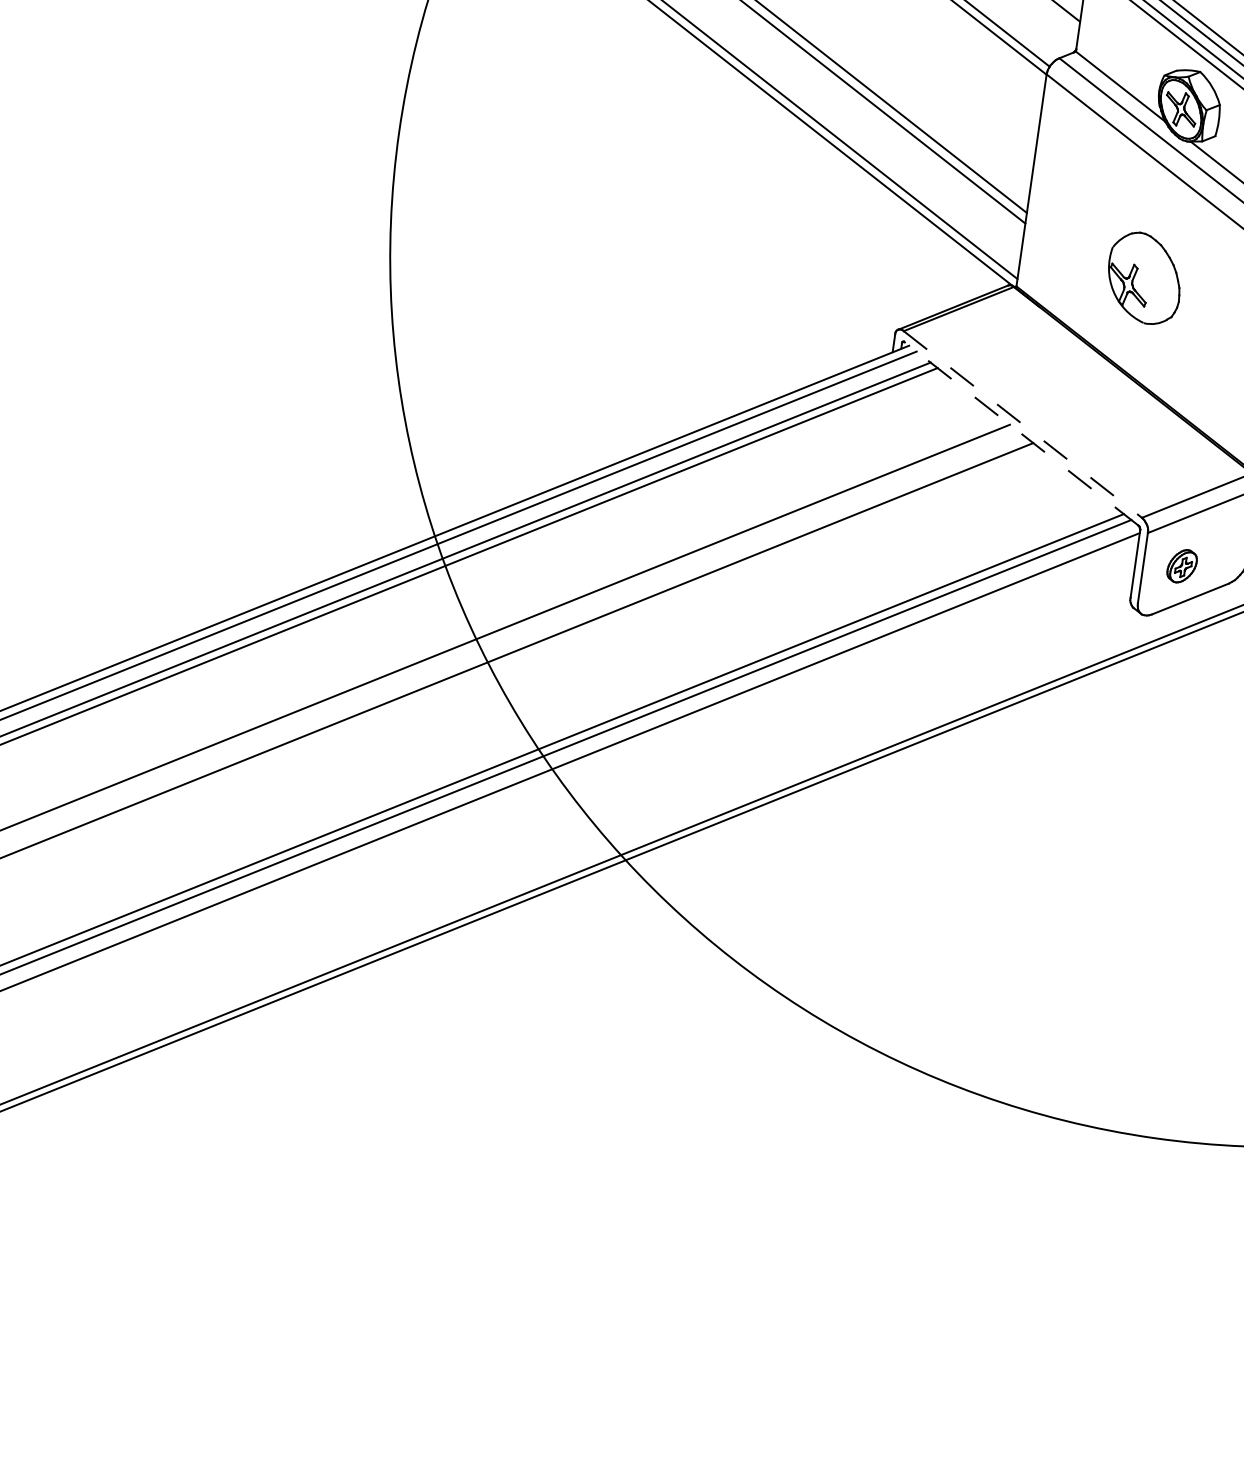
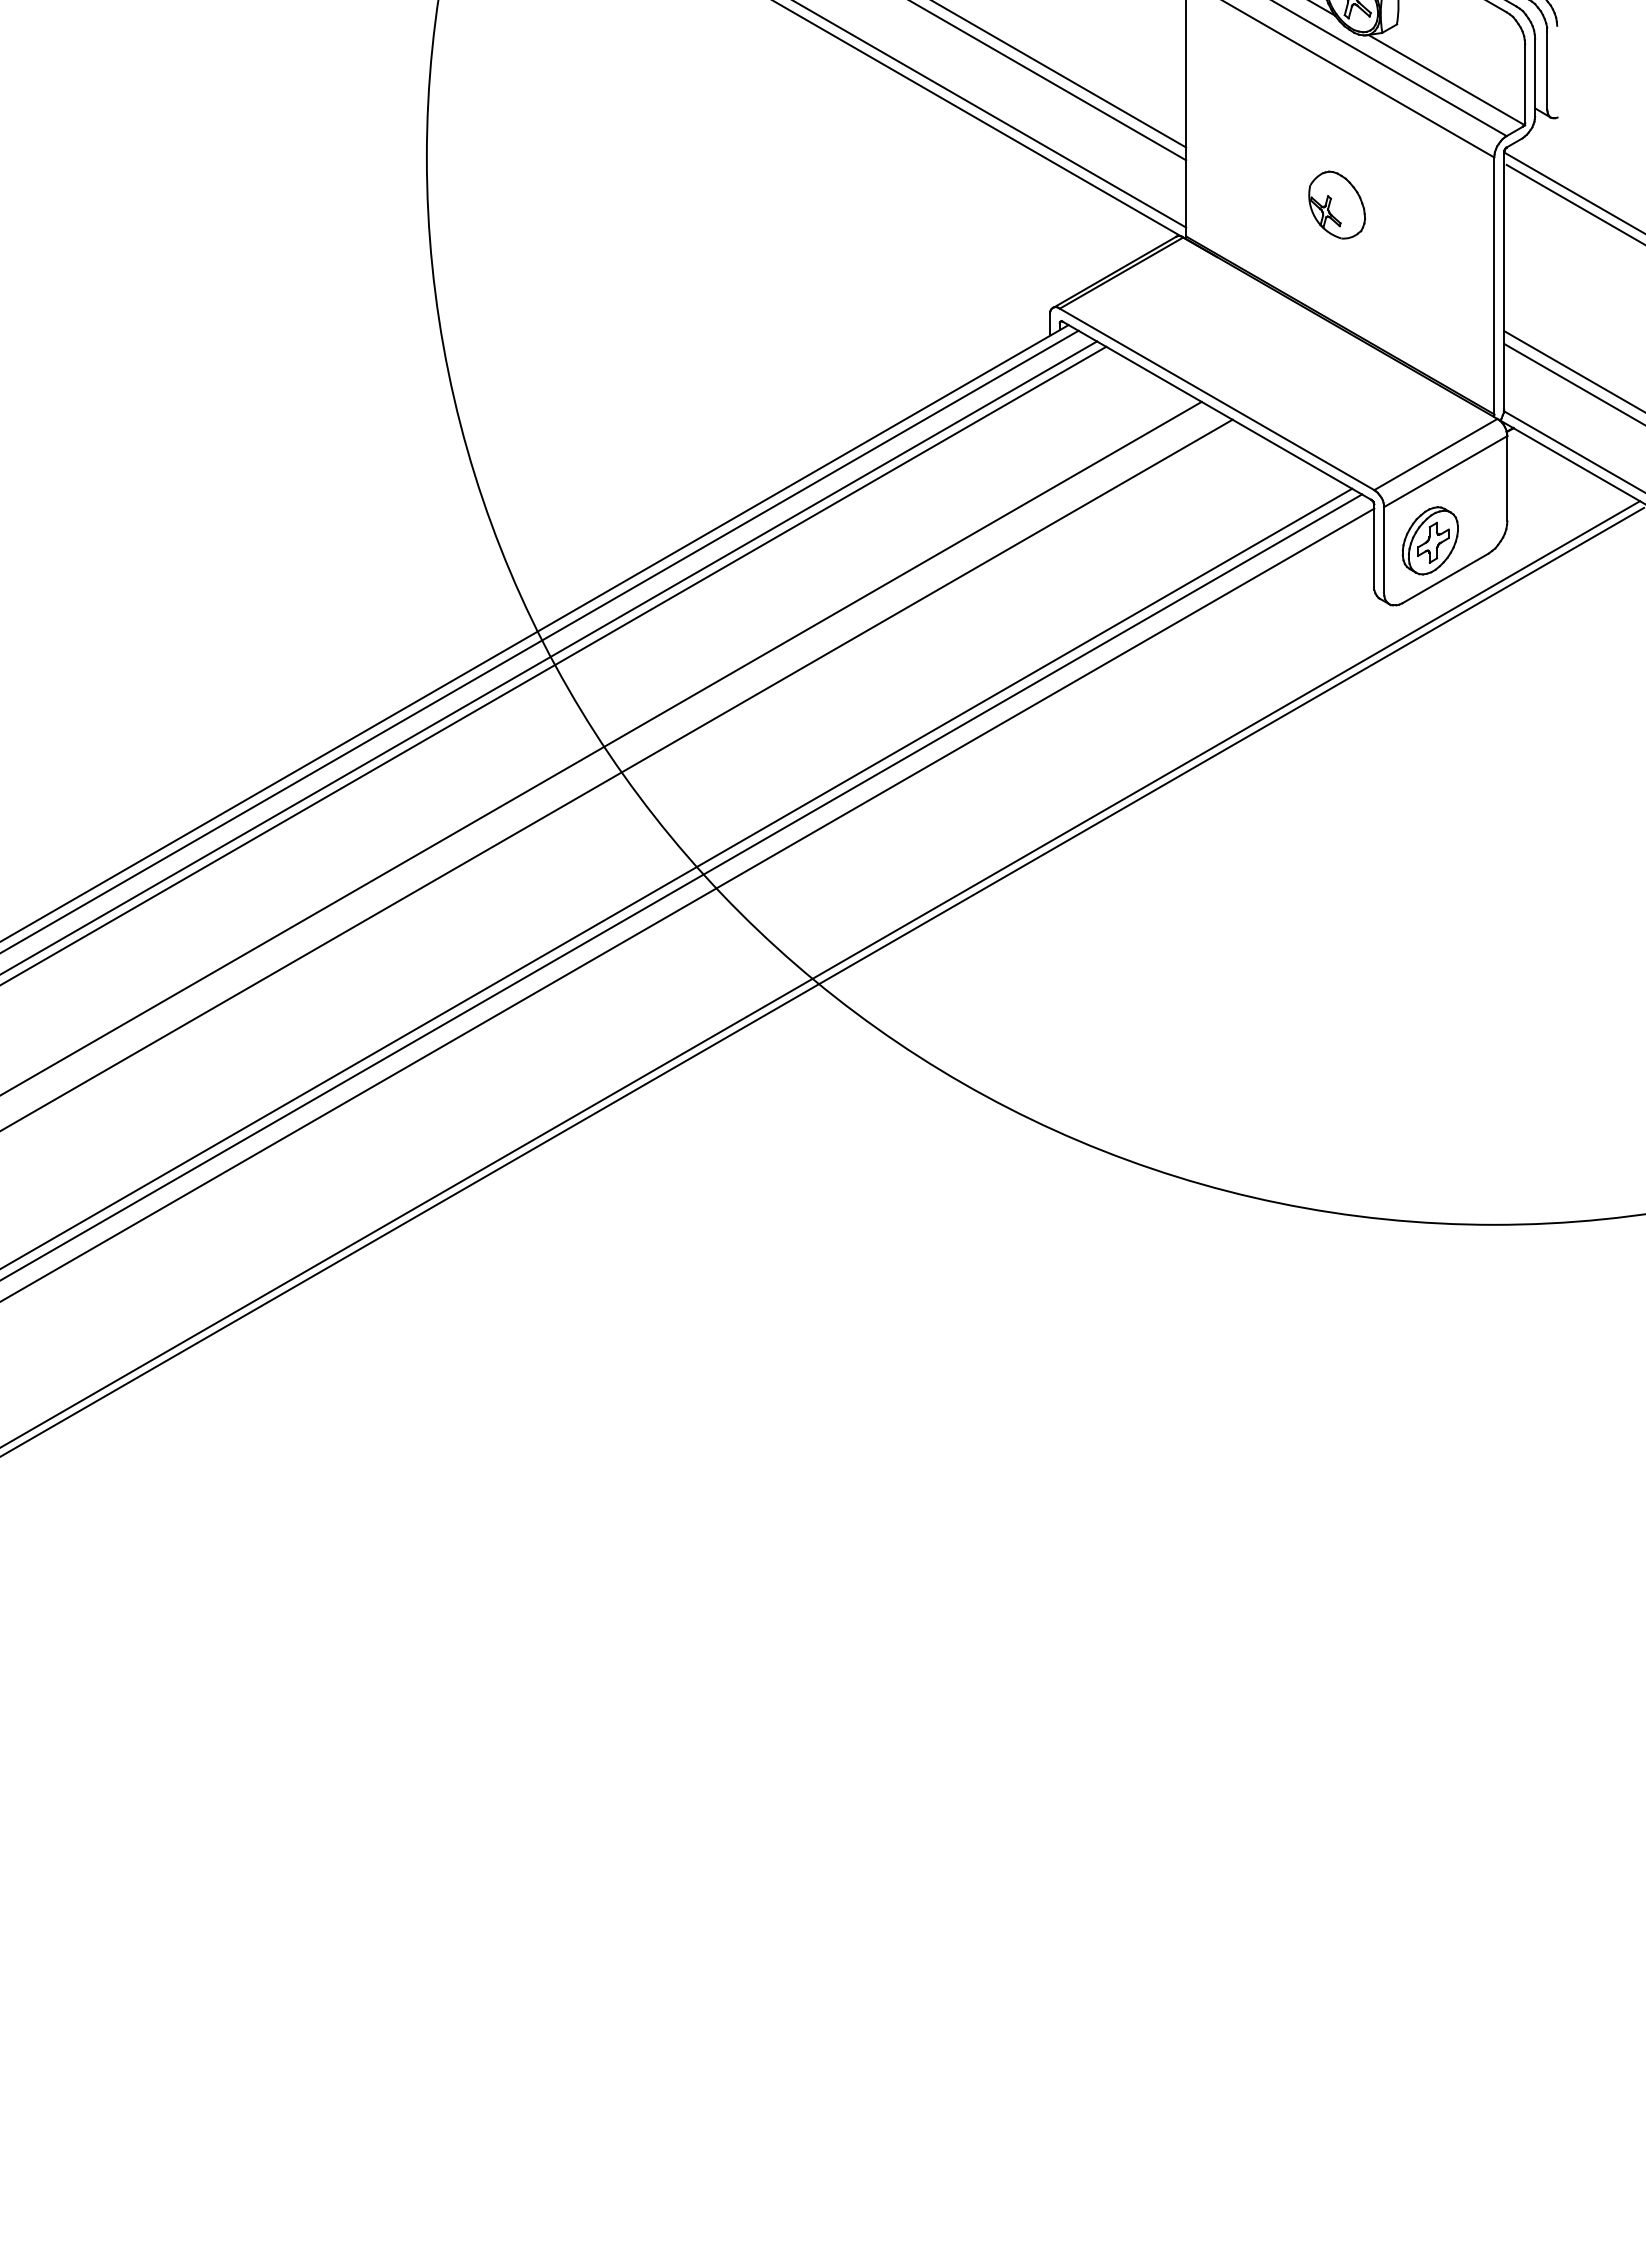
part: (1145, 277) -> (1337, 204), size x0.62
line: (1023, 424) -> (1217, 399), dashed -> solid
line: (1021, 433) -> (1217, 410), dashed -> solid
part: (1181, 565) -> (1429, 540), size x1.67

